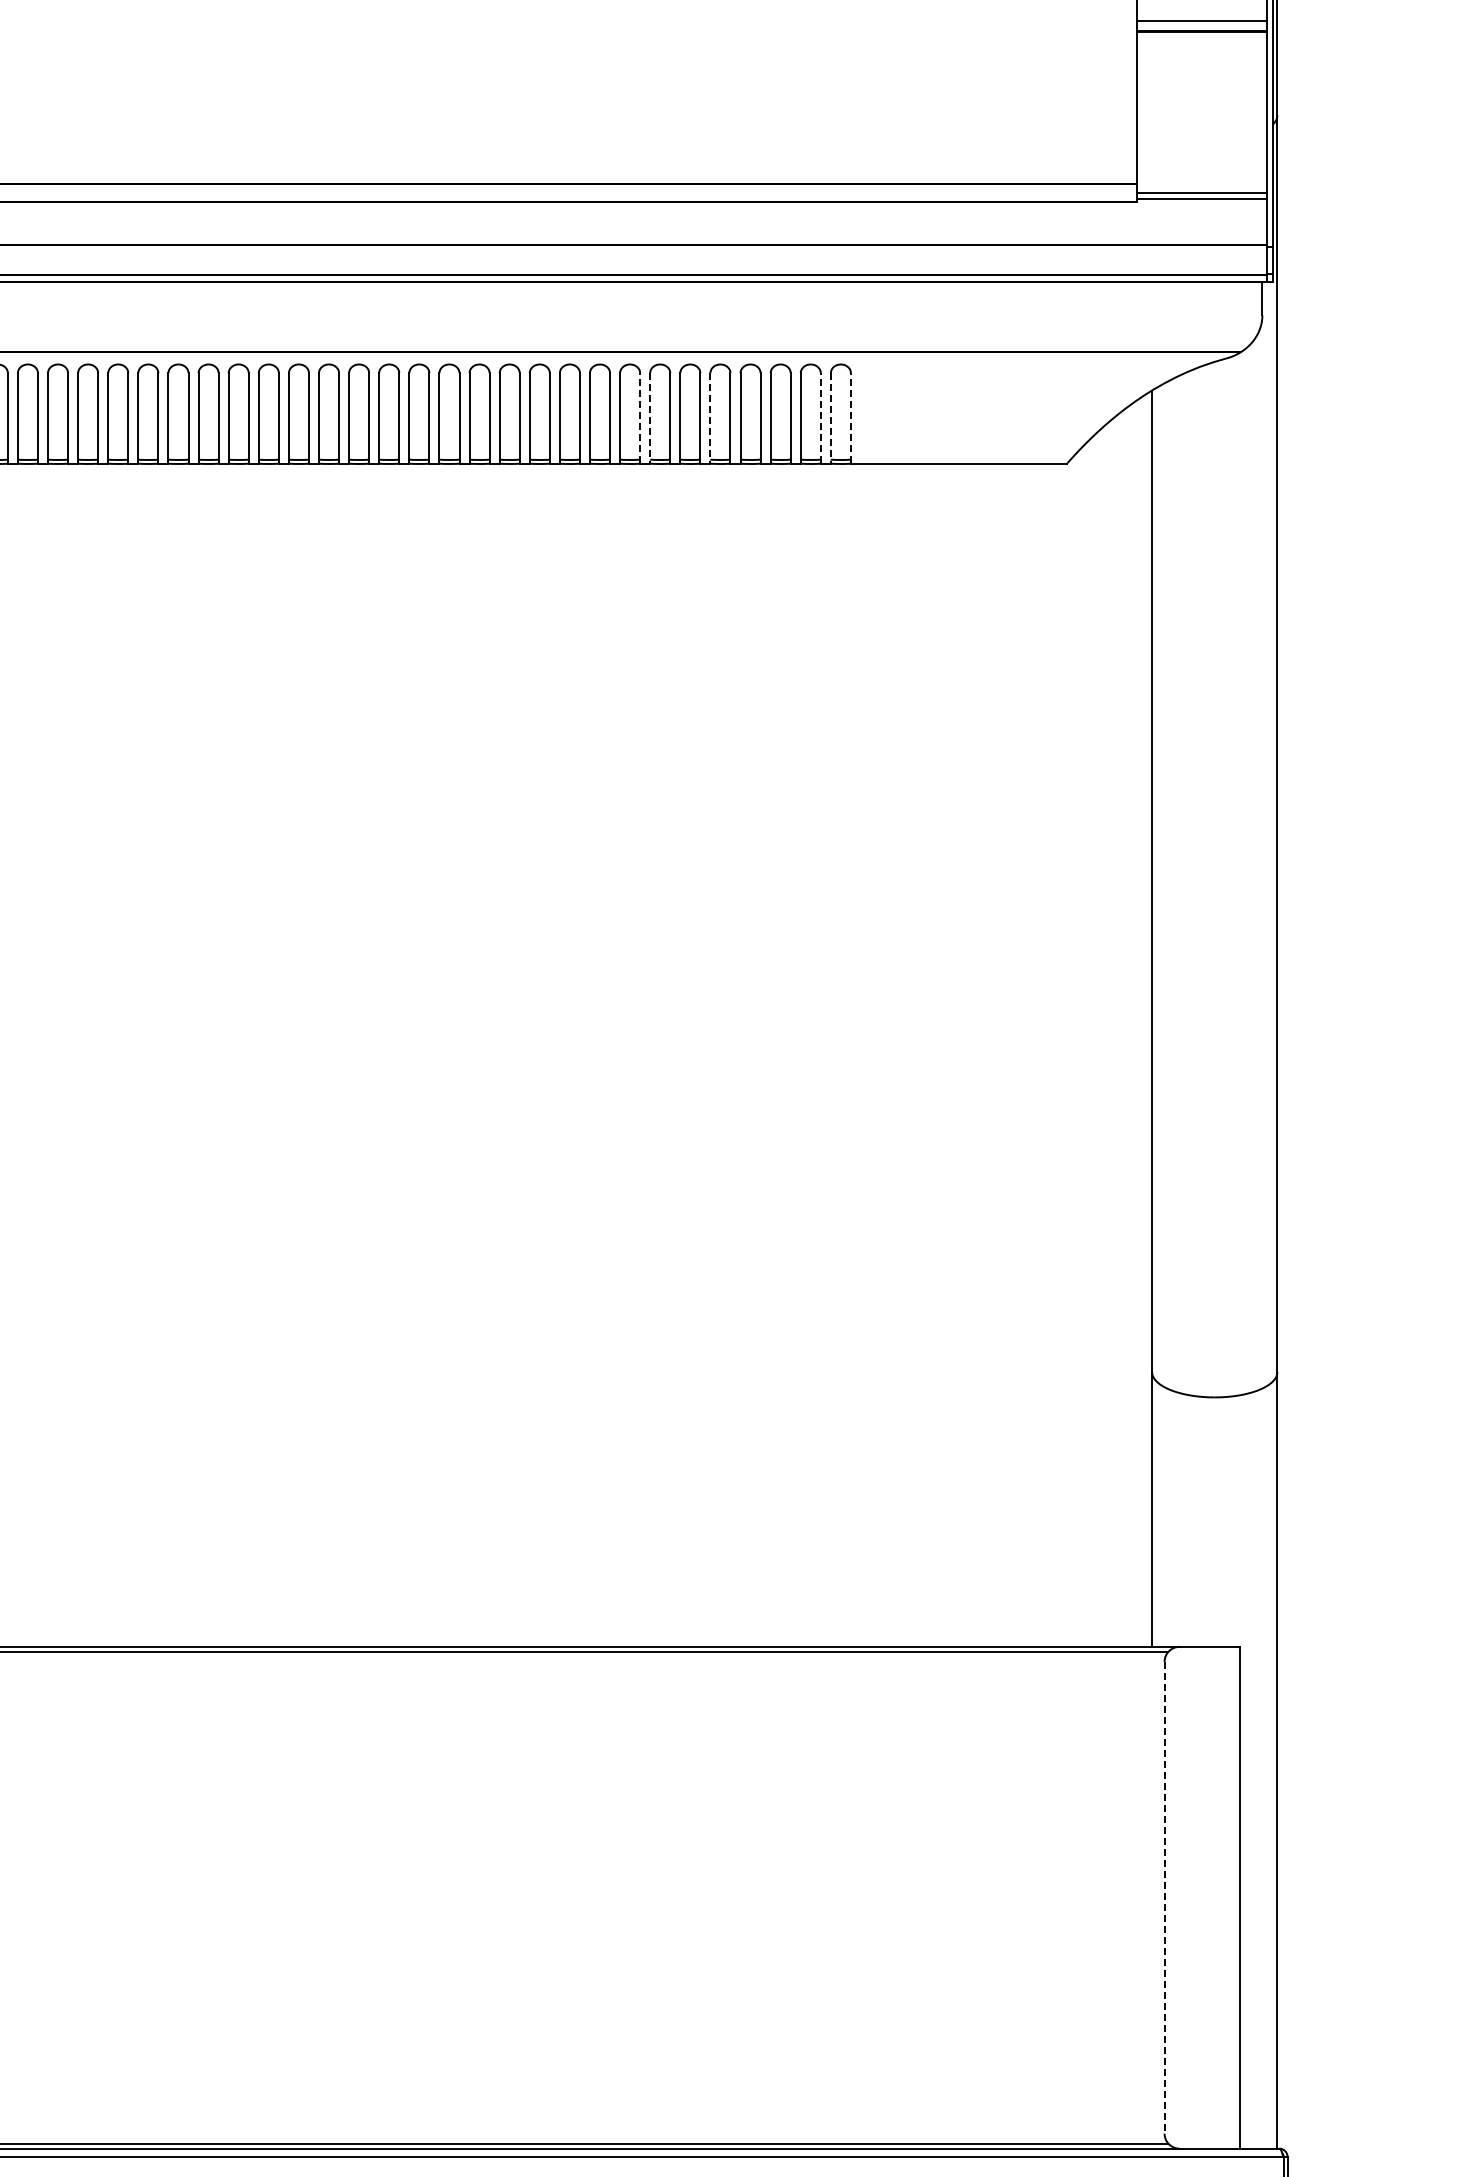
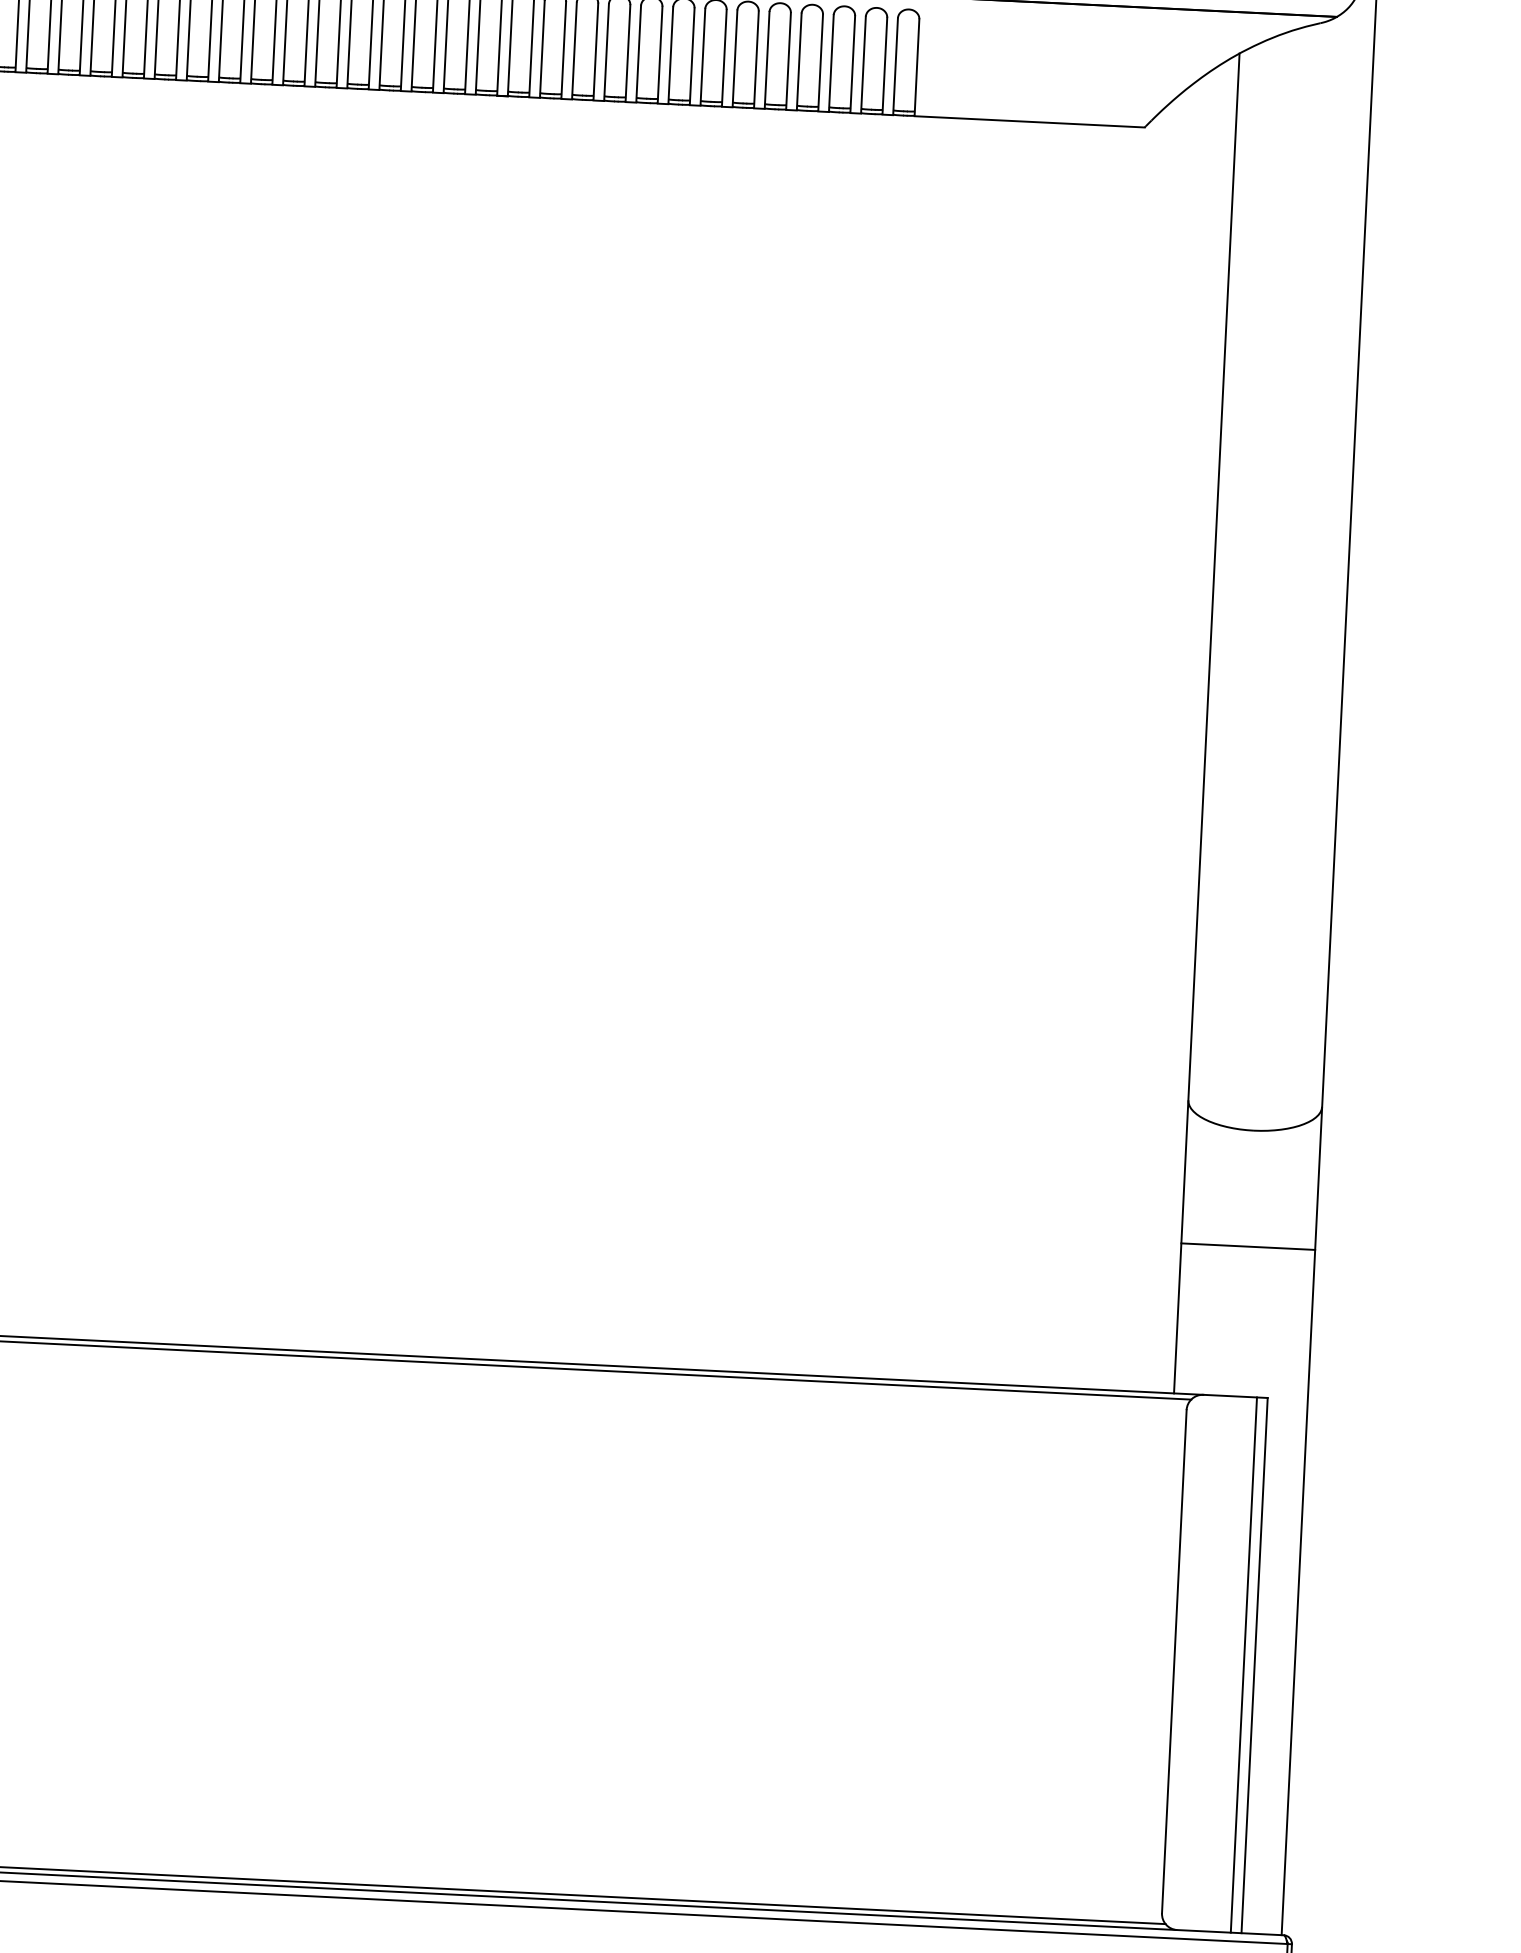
line: (640, 417) -> (692, 55), dashed -> solid
line: (820, 417) -> (884, 64), dashed -> solid
line: (850, 417) -> (916, 66), dashed -> solid
line: (650, 418) -> (703, 57), dashed -> solid
line: (710, 418) -> (767, 60), dashed -> solid
line: (830, 418) -> (895, 66), dashed -> solid
line: (1214, 1506) -> (1247, 1246), added
line: (1164, 1897) -> (1174, 1661), dashed -> solid
line: (1229, 1897) -> (1243, 1664), added

